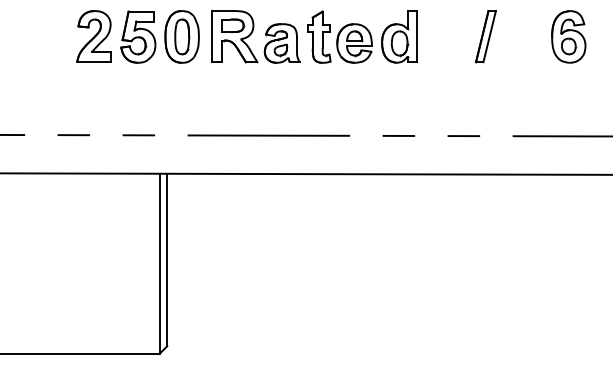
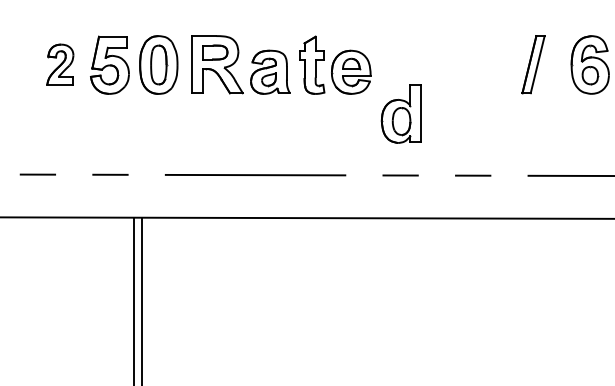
part: (93, 36) -> (59, 64), size x0.7
part: (399, 36) -> (401, 113), moved
part: (485, 36) -> (533, 64), moved

